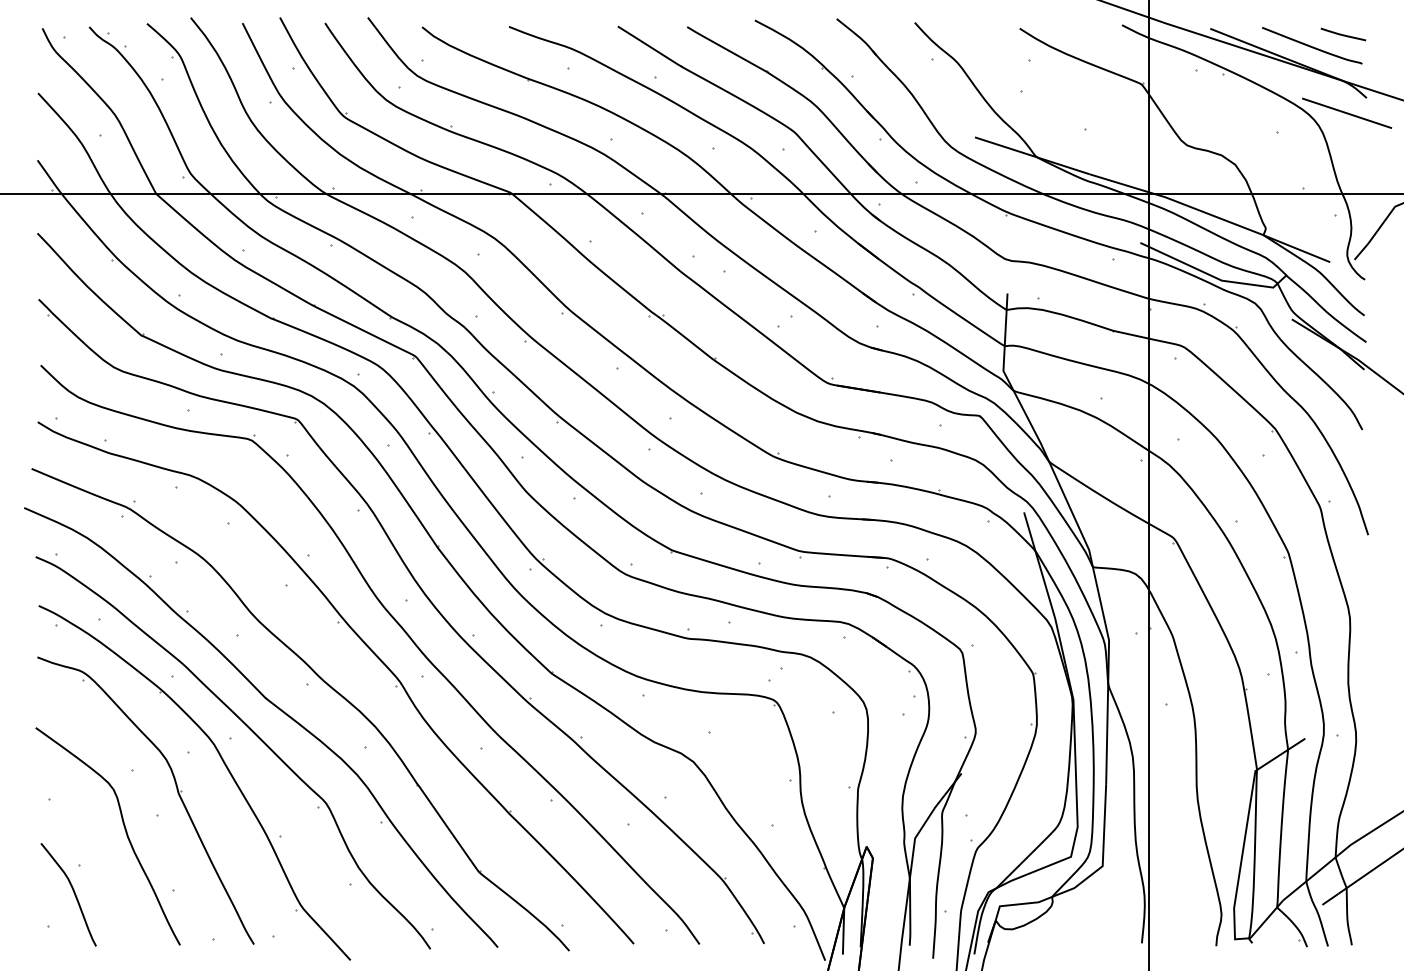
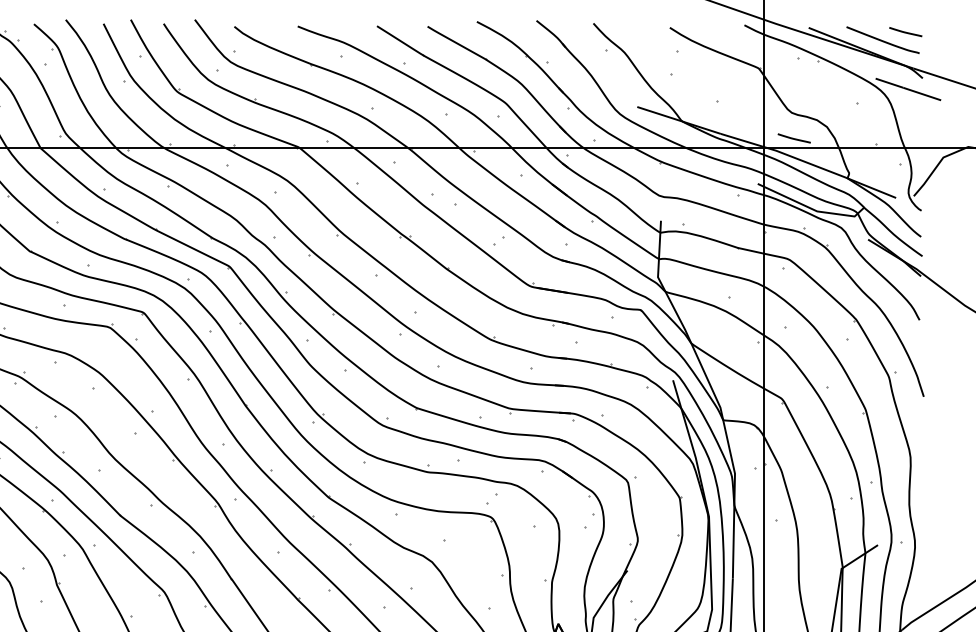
curve: (1190, 180) -> (794, 138), added

